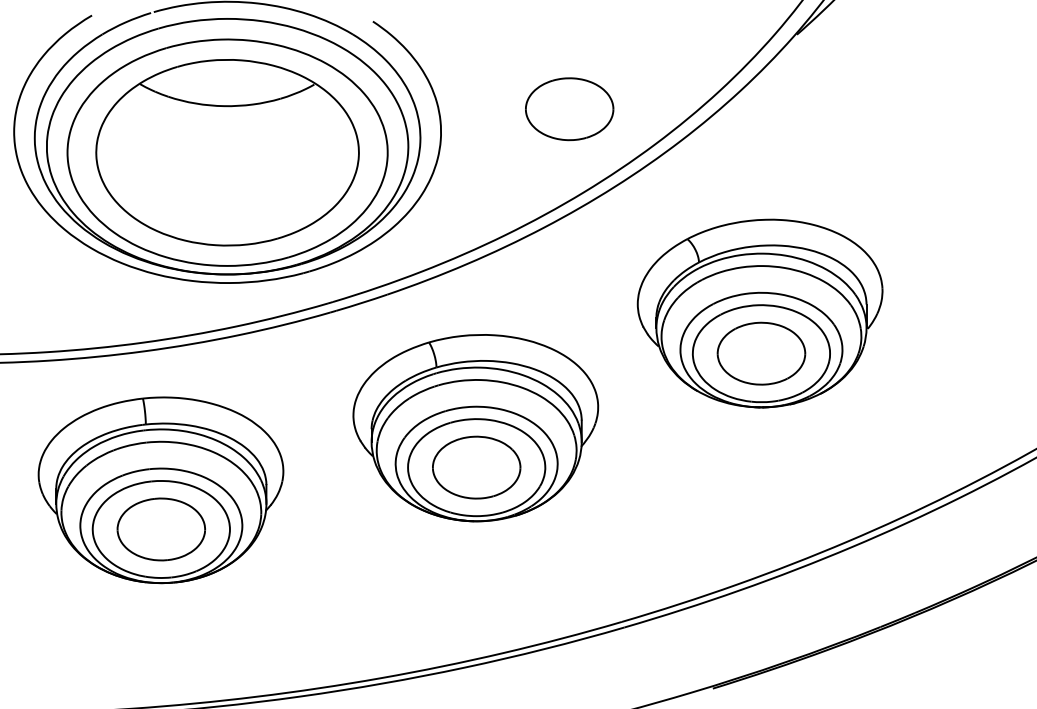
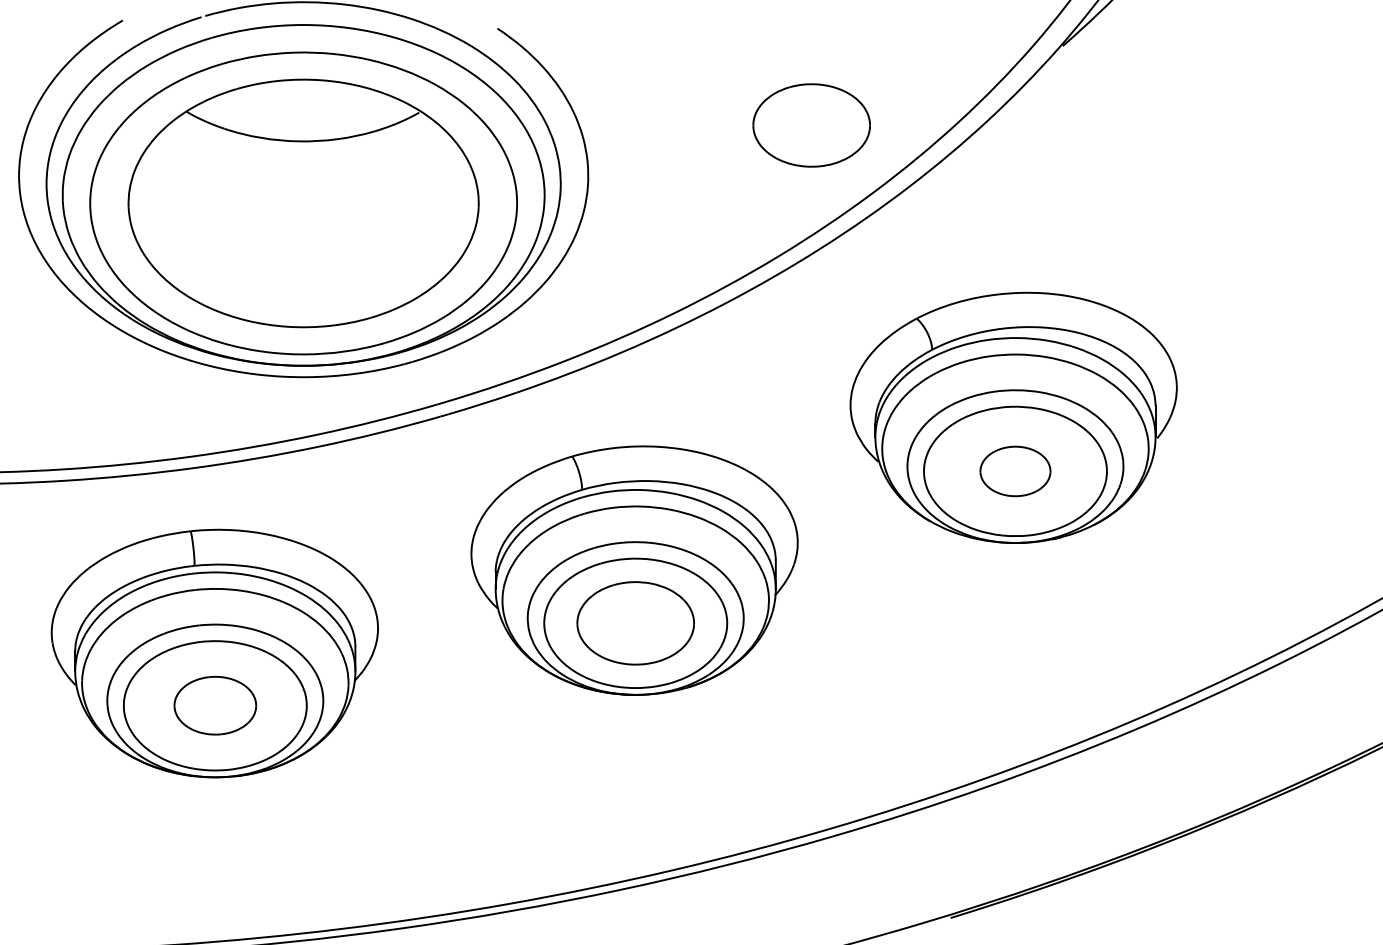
part: (569, 109) -> (811, 125), moved
part: (761, 353) -> (1015, 471), size x0.6
part: (161, 529) -> (215, 705), size x0.7

